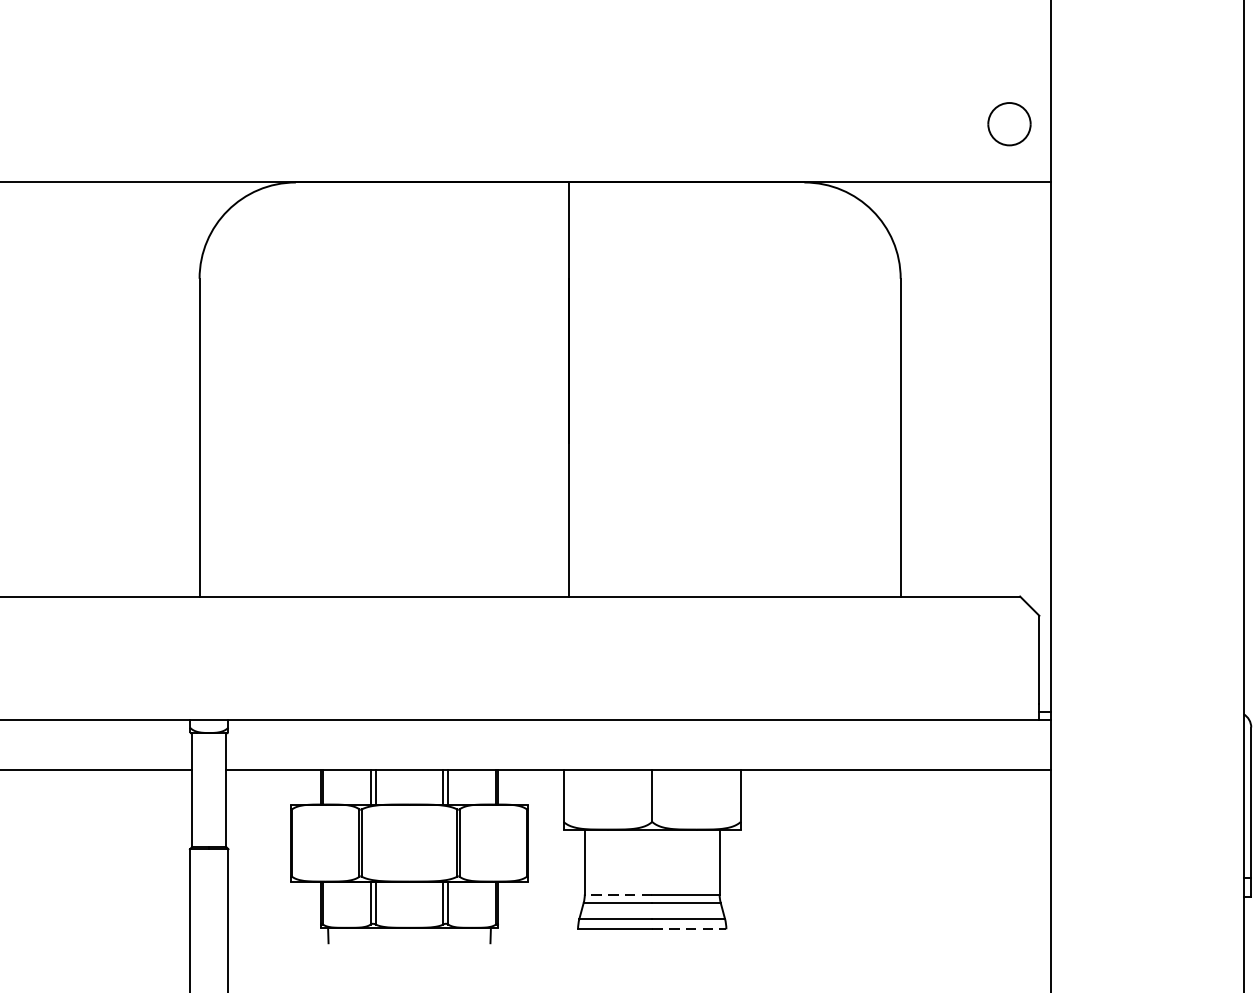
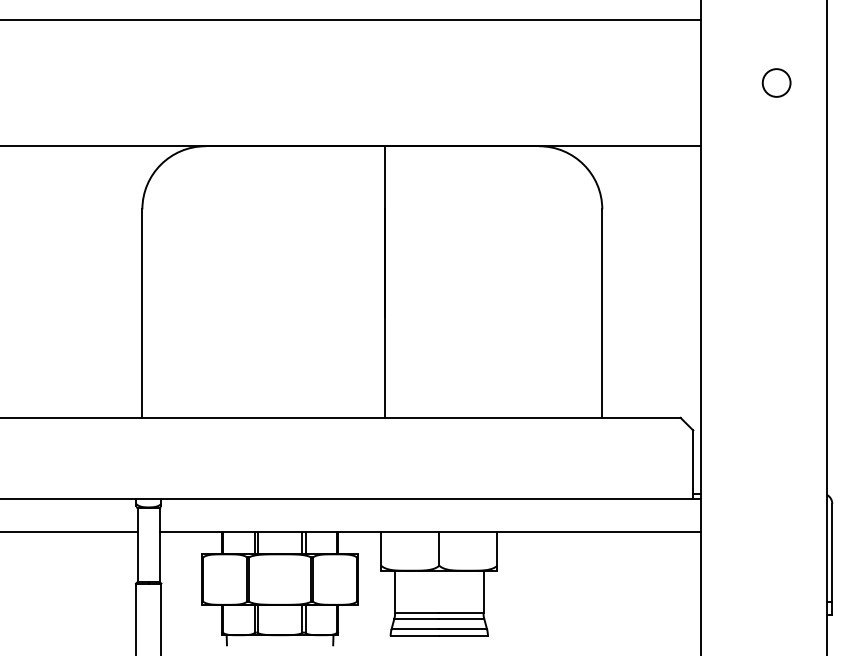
part: (1009, 123) -> (776, 82), moved
line: (617, 894) -> (416, 613), dashed -> solid
line: (690, 929) -> (464, 636), dashed -> solid

